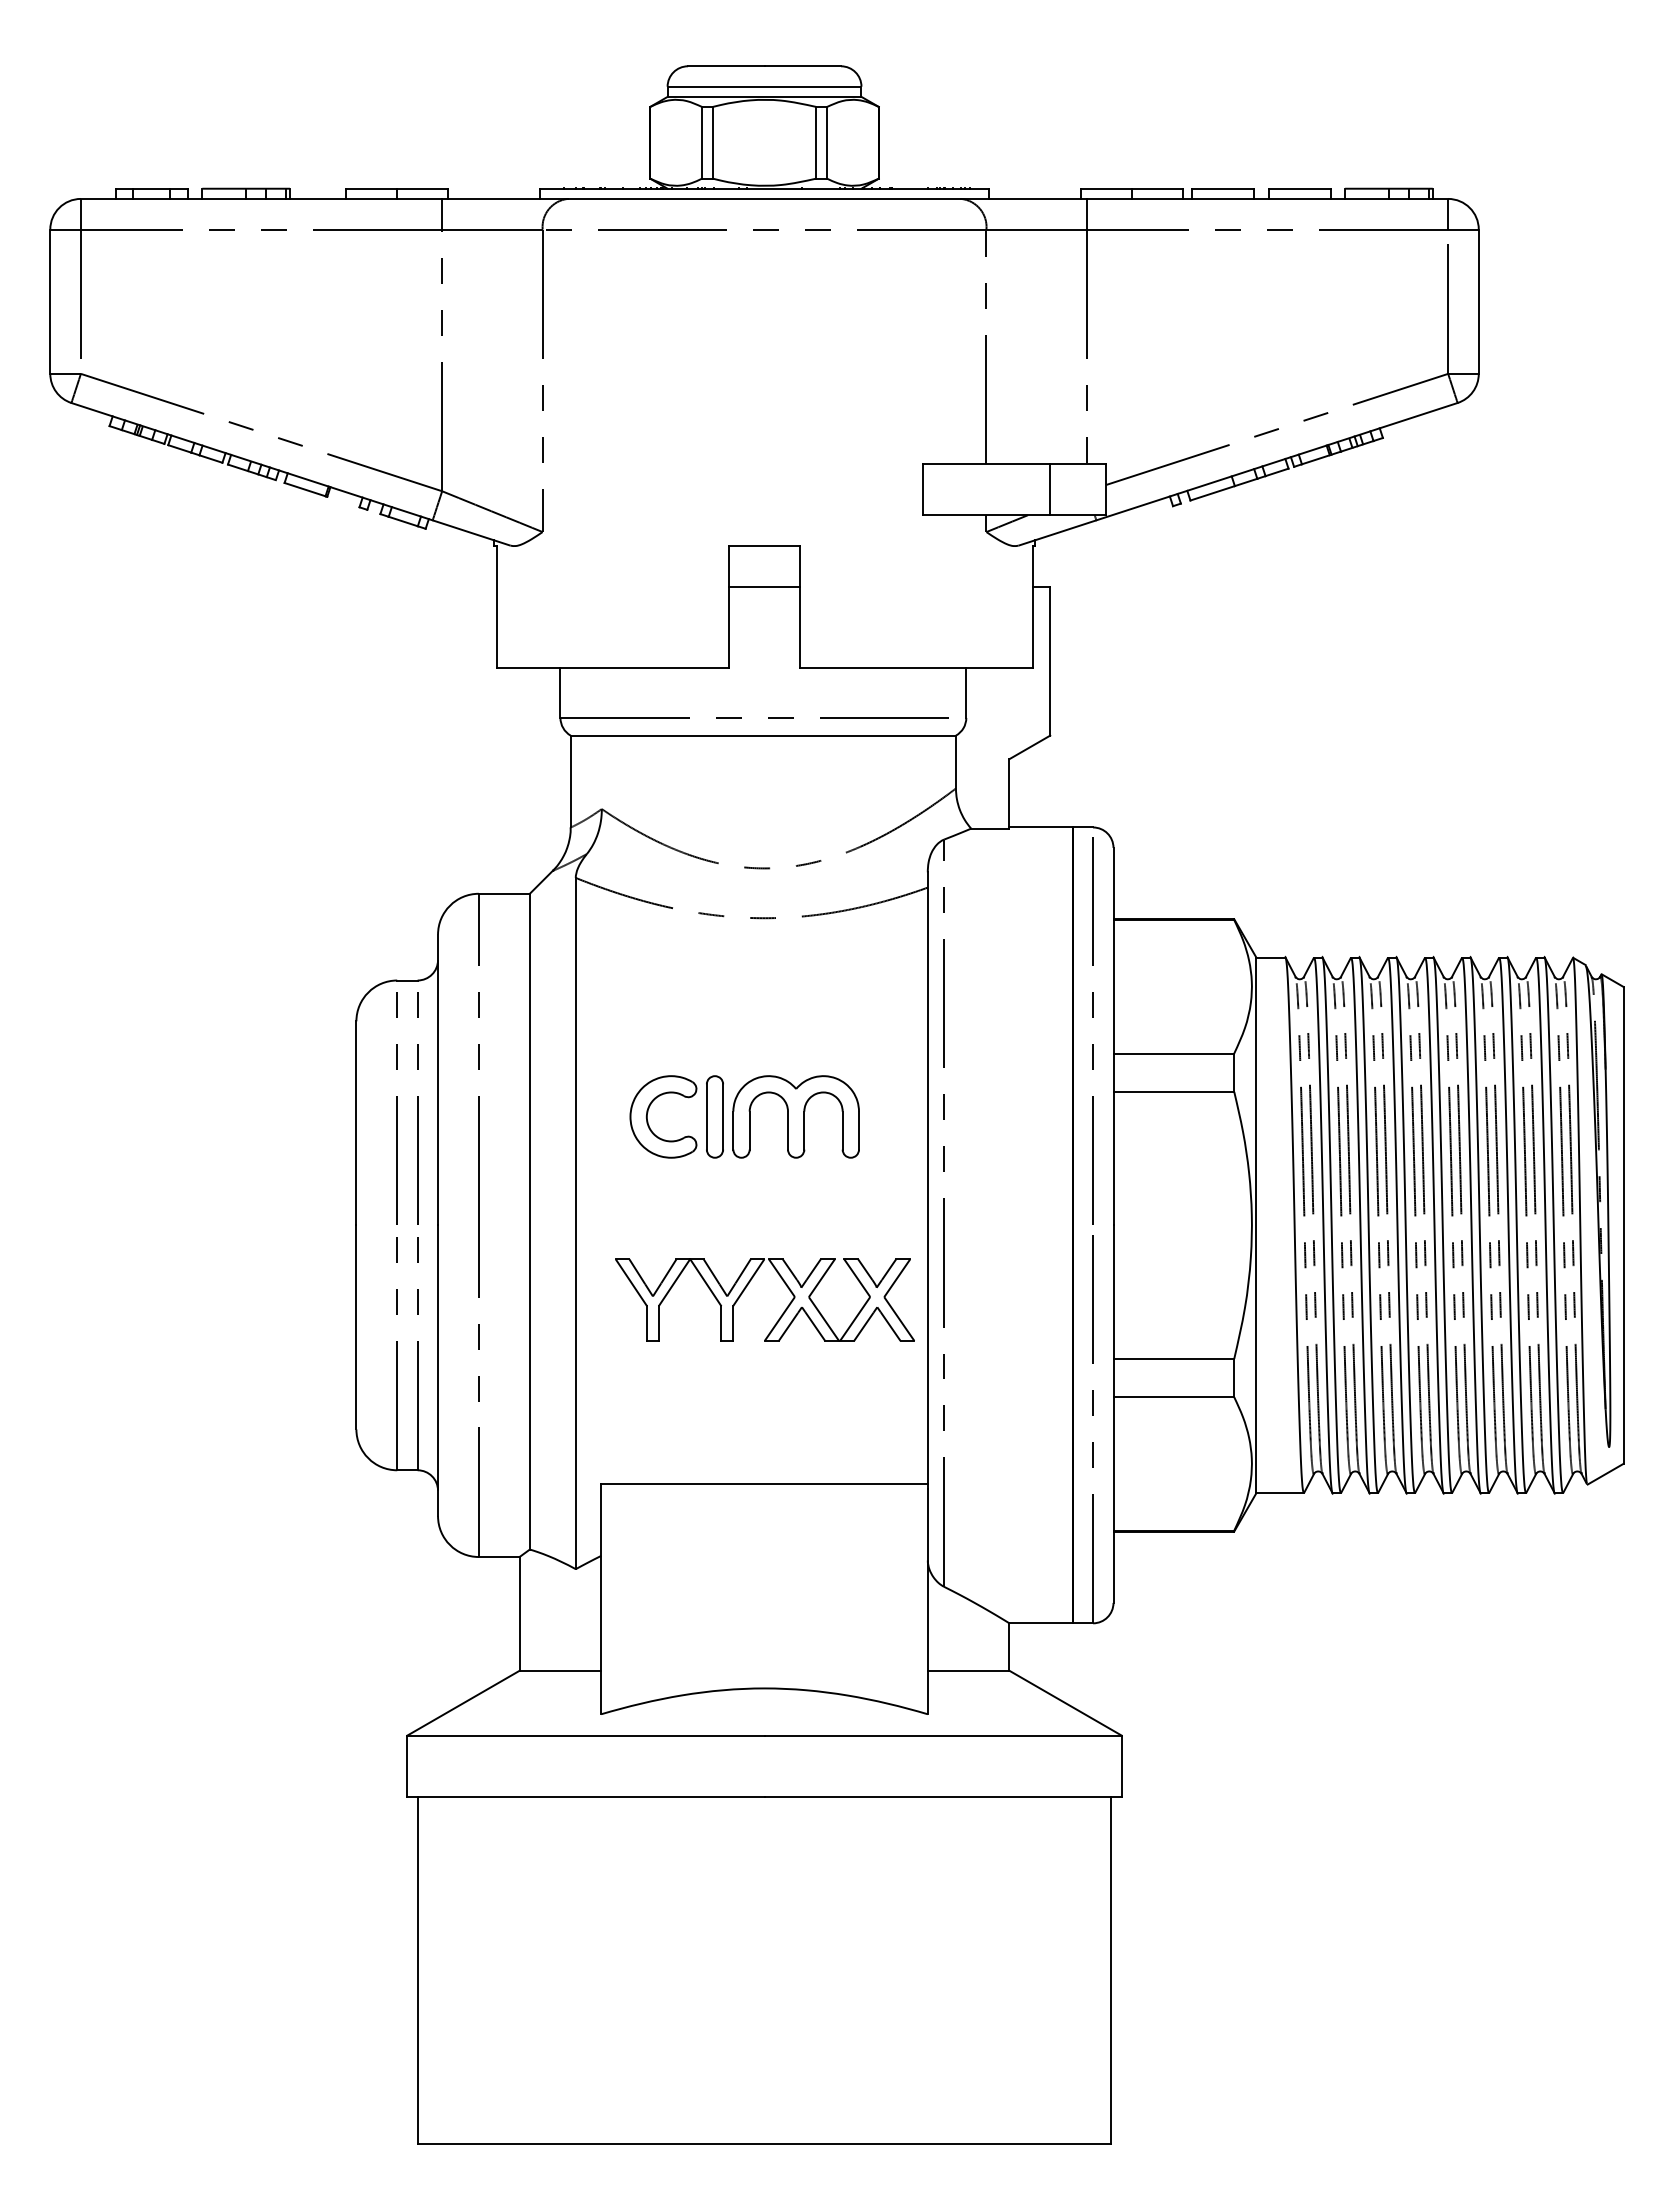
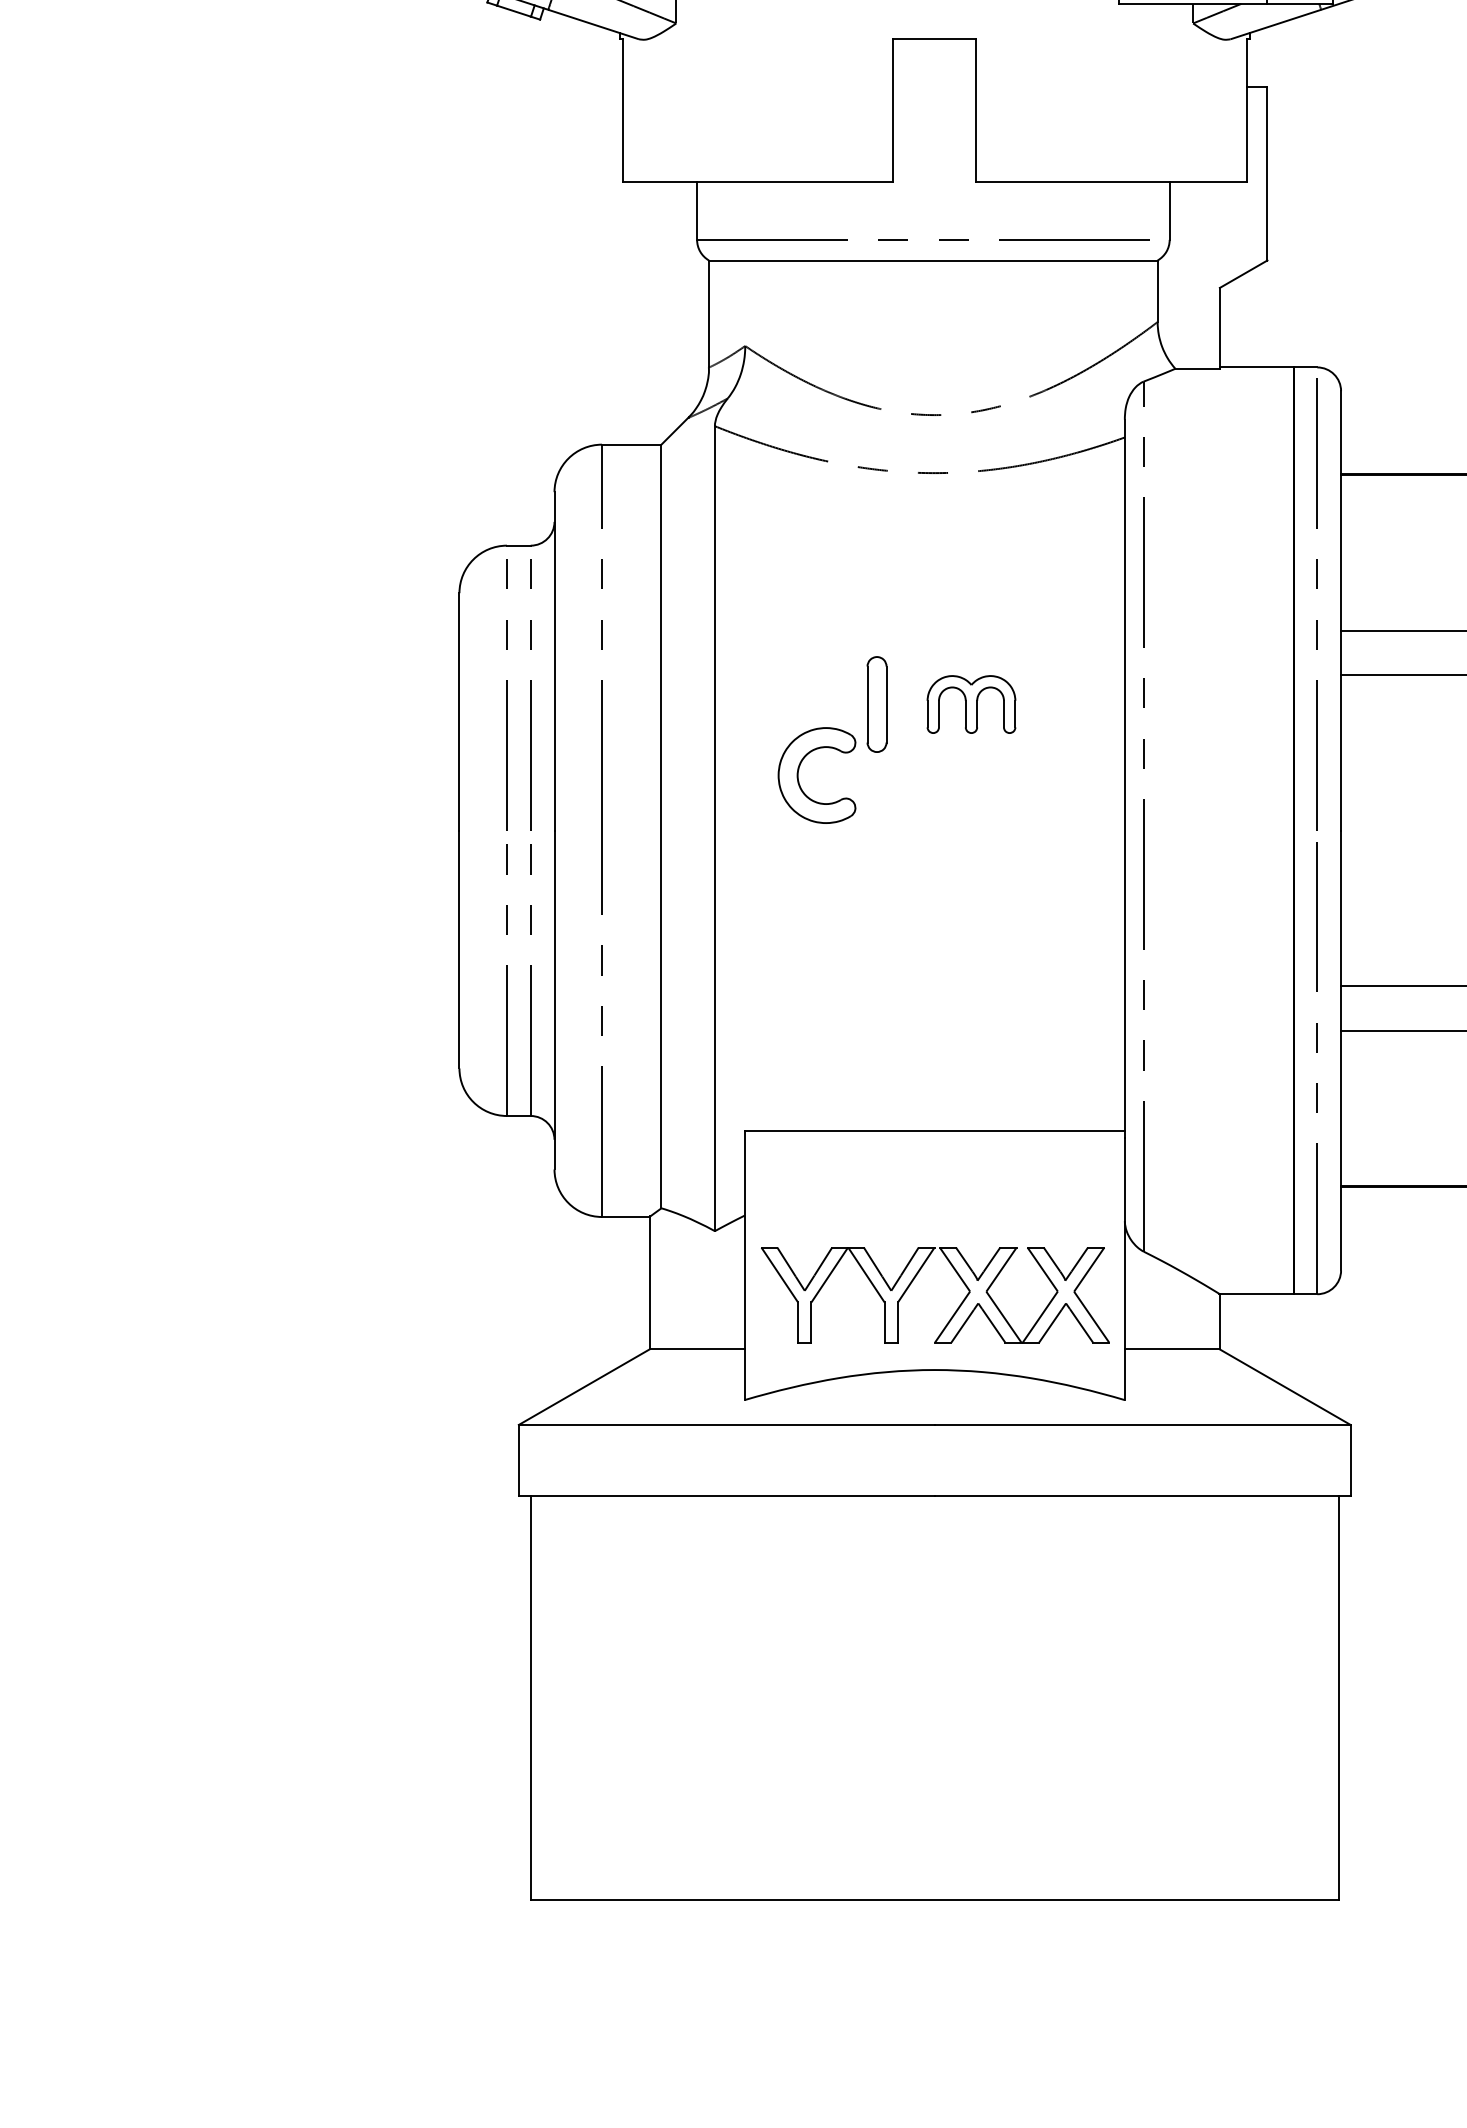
line: (764, 586) -> (934, 86), removed
part: (648, 1112) -> (799, 770), moved
part: (795, 1116) -> (970, 704), size x0.6
part: (746, 1288) -> (913, 1281), moved

